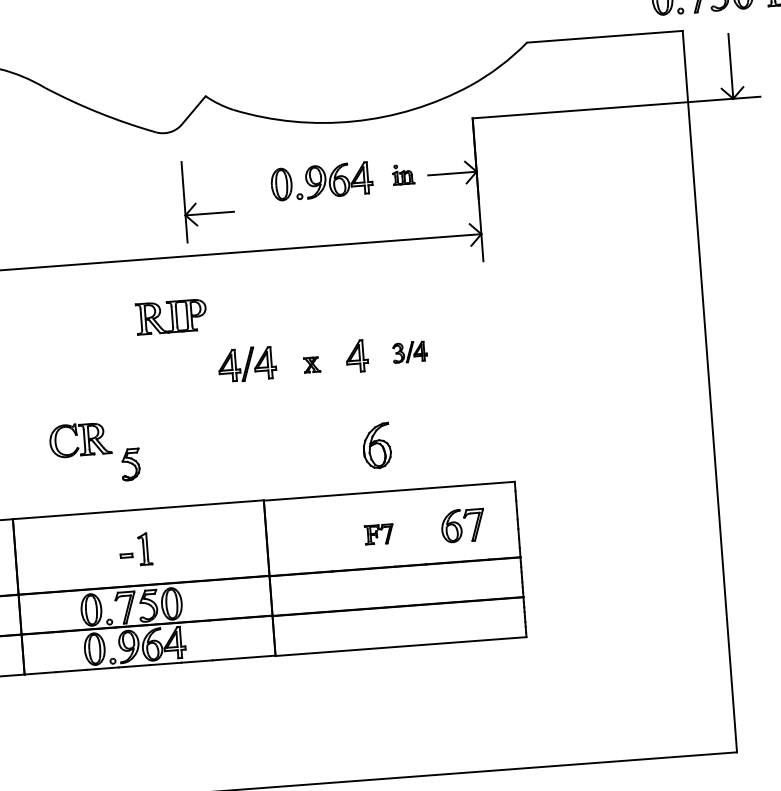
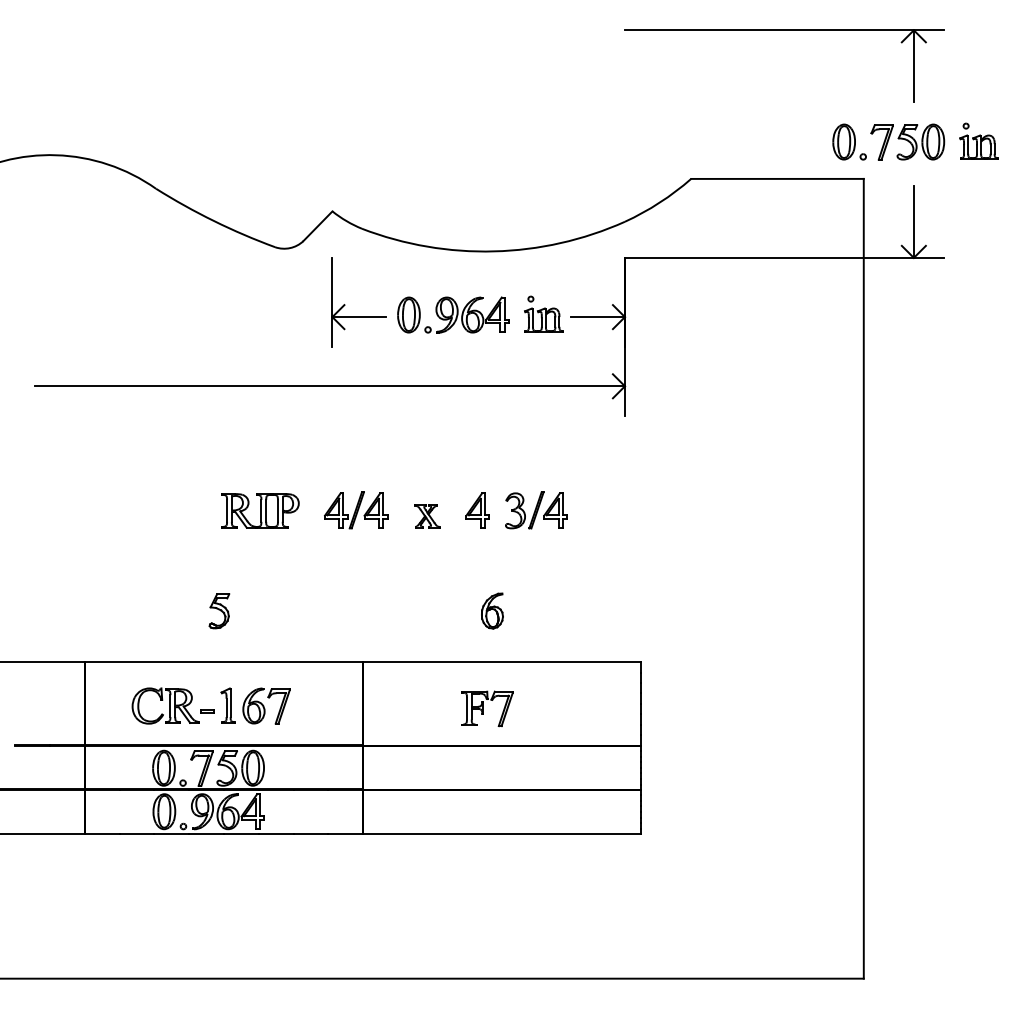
part: (402, 174) -> (543, 313), size x1.67
part: (196, 203) -> (345, 304), moved
part: (171, 316) -> (260, 510), moved
part: (410, 352) -> (536, 510), size x1.67
part: (312, 365) -> (427, 516), size x1.43
part: (80, 439) -> (165, 705), moved
part: (377, 445) -> (492, 610), size x0.71
part: (462, 525) -> (266, 705), moved
part: (379, 534) -> (487, 708), size x1.67

